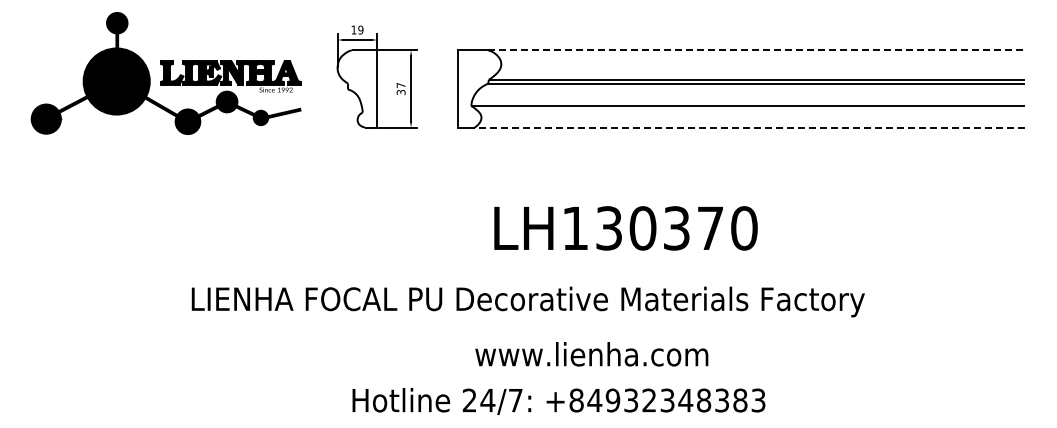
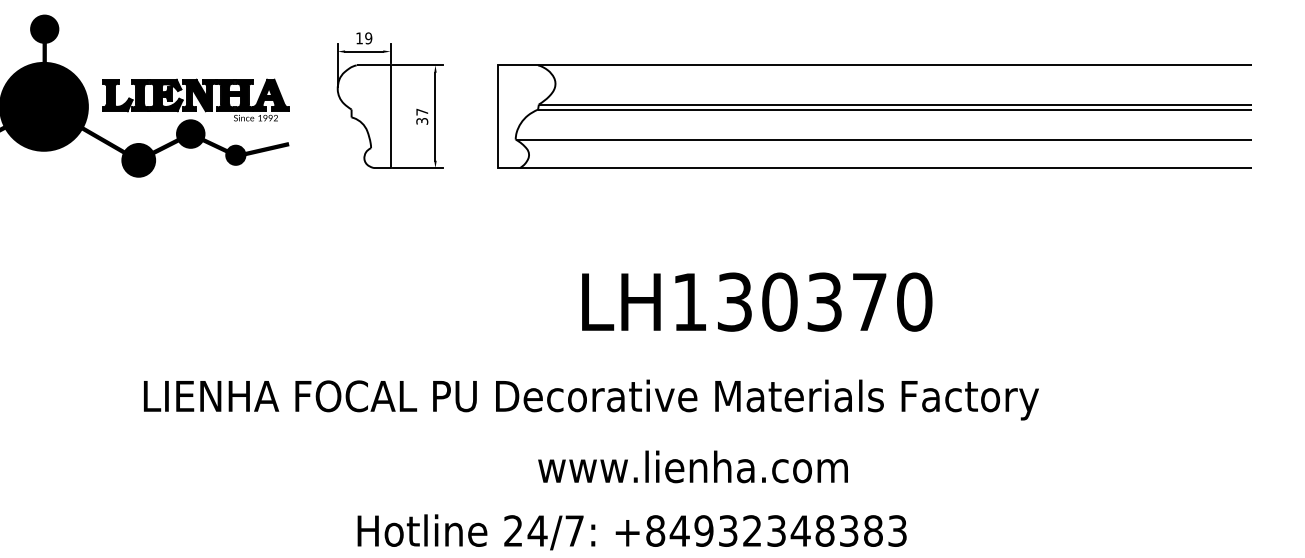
line: (756, 50) -> (894, 65), dashed -> solid
line: (749, 127) -> (885, 167), dashed -> solid
text: (625, 228) -> (756, 302), moved
text: (591, 354) -> (692, 467), moved

